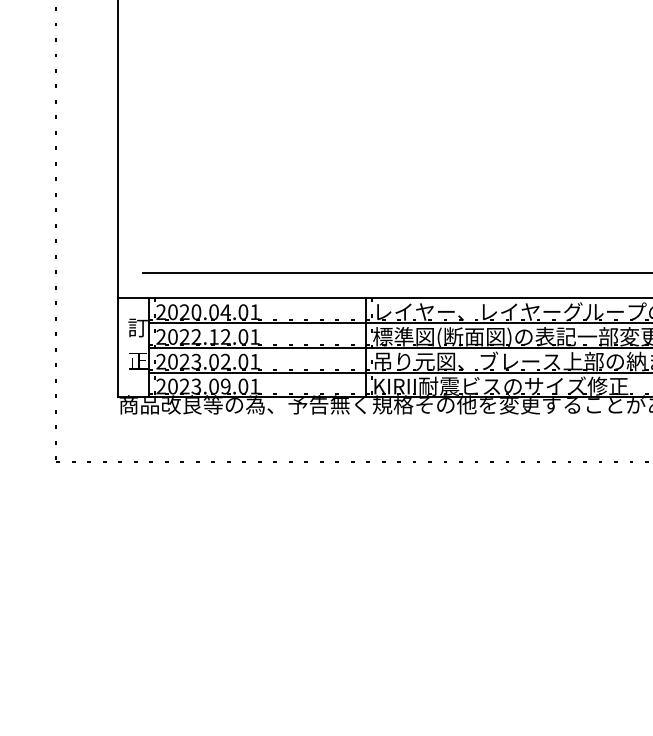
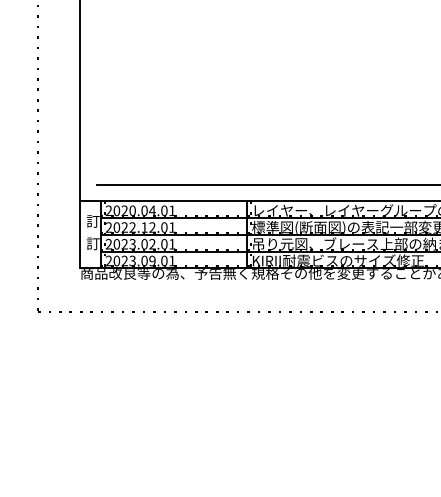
text: (136, 360) -> (92, 243), 正 -> 訂

